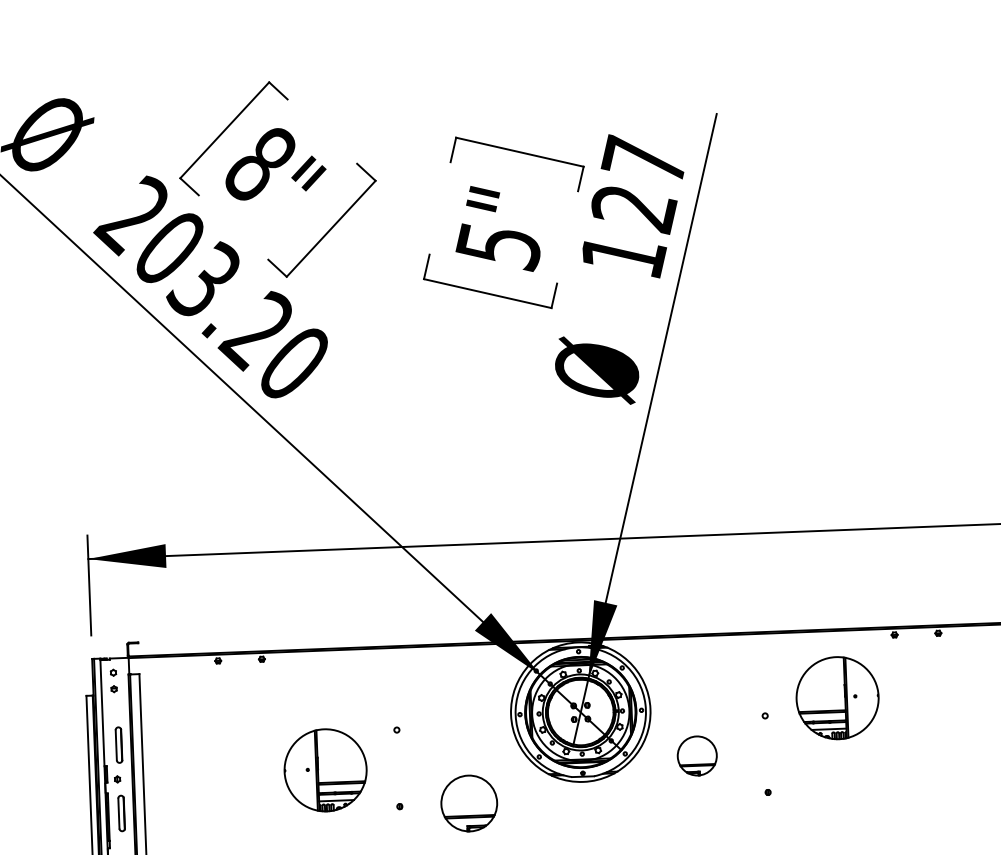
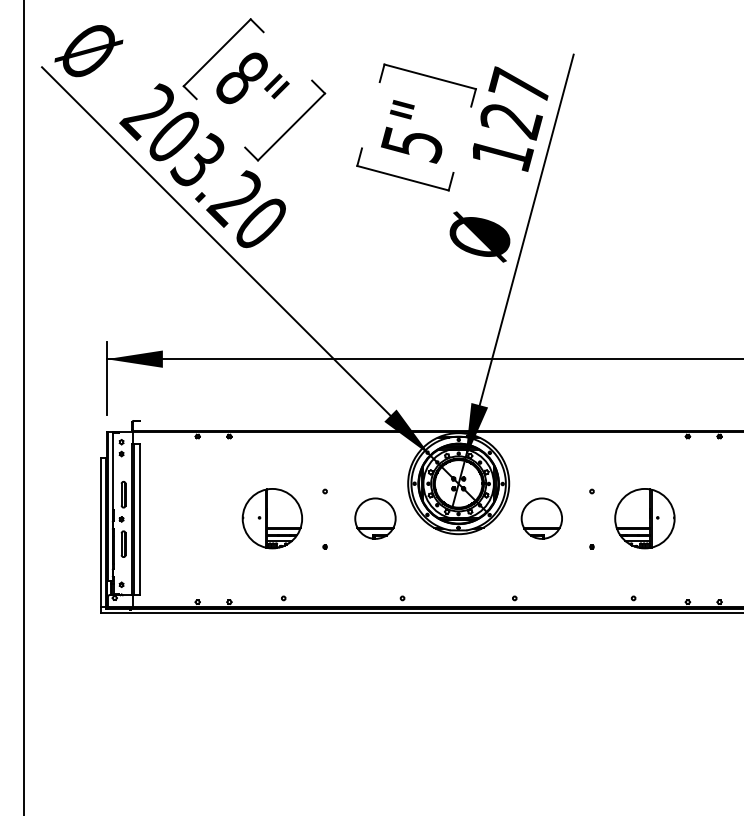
part: (837, 697) -> (644, 518), moved
part: (696, 755) -> (541, 518), size x1.43
part: (469, 803) -> (375, 518), moved

